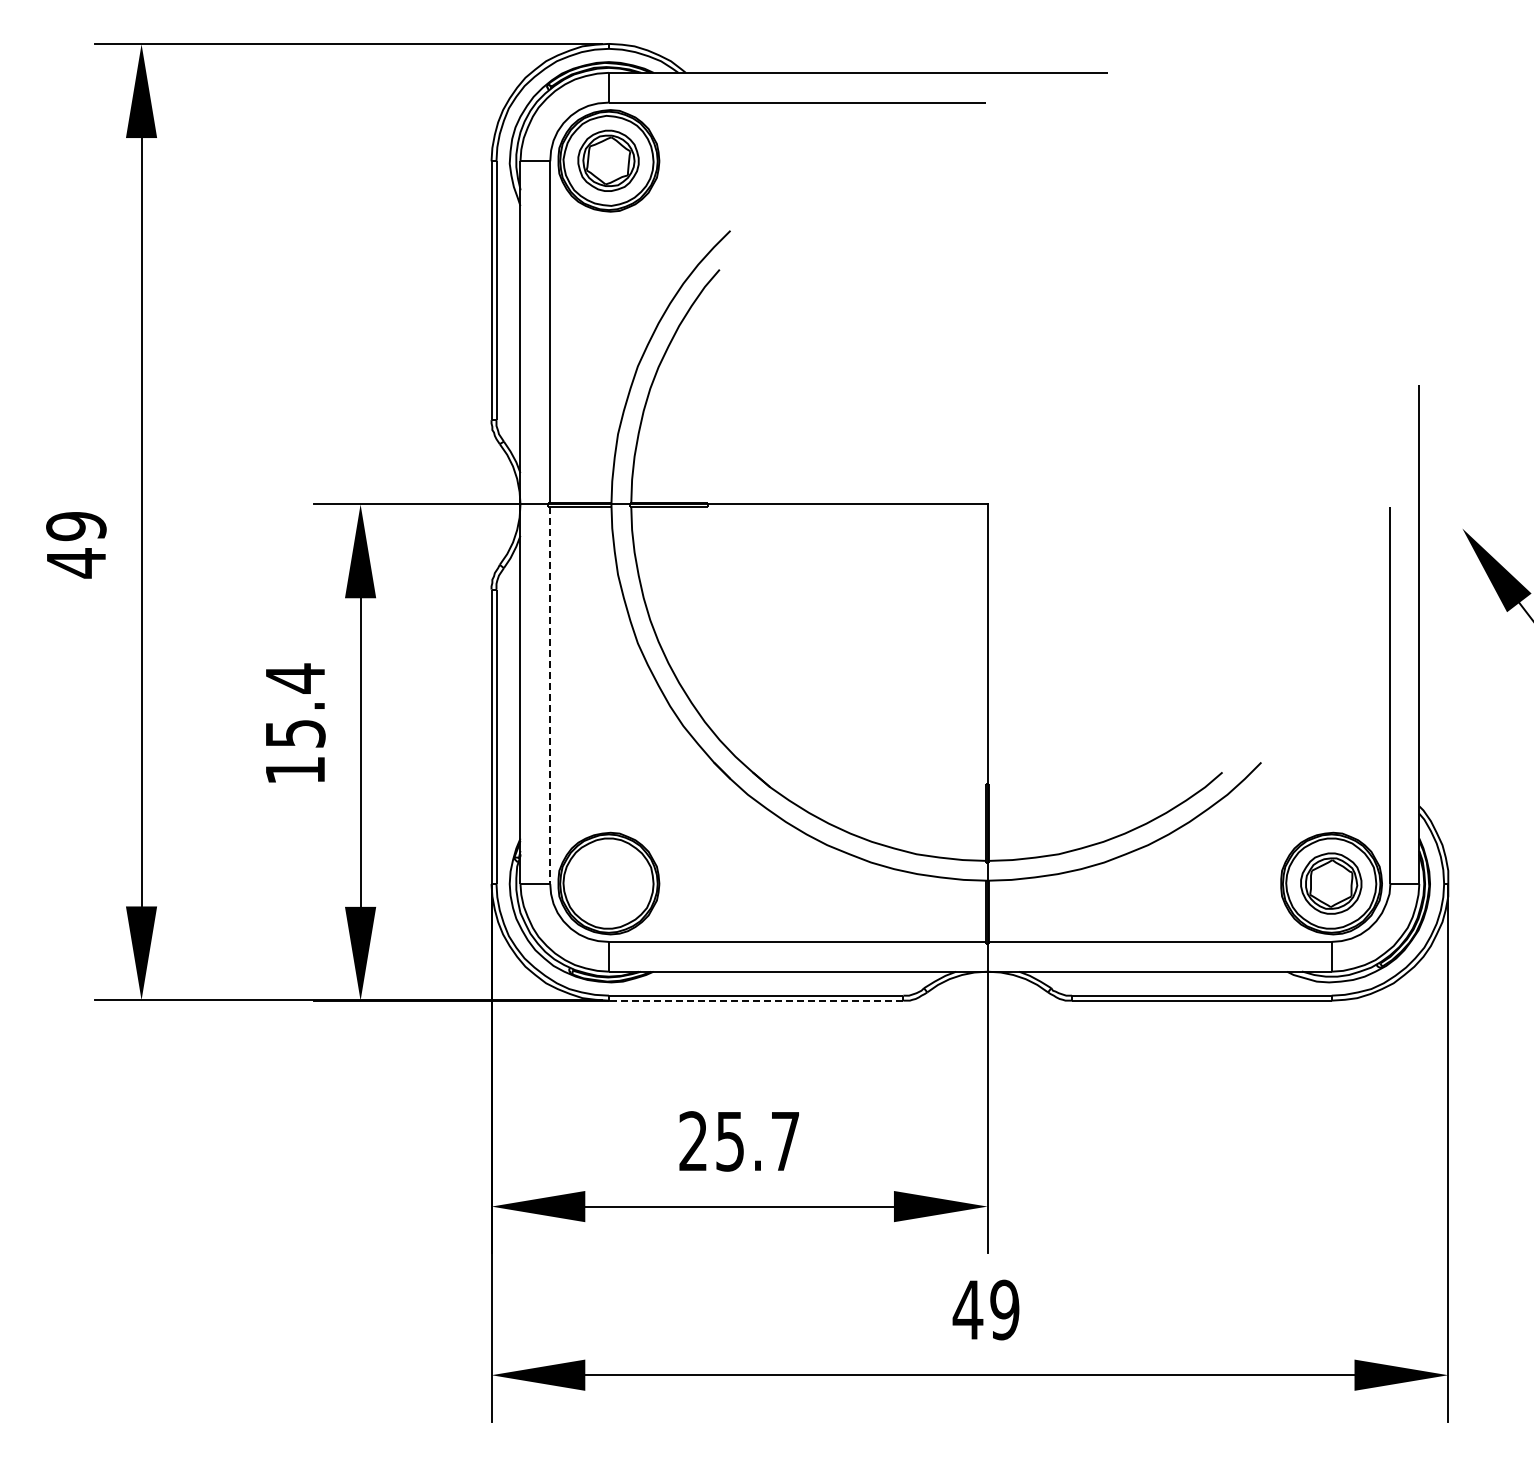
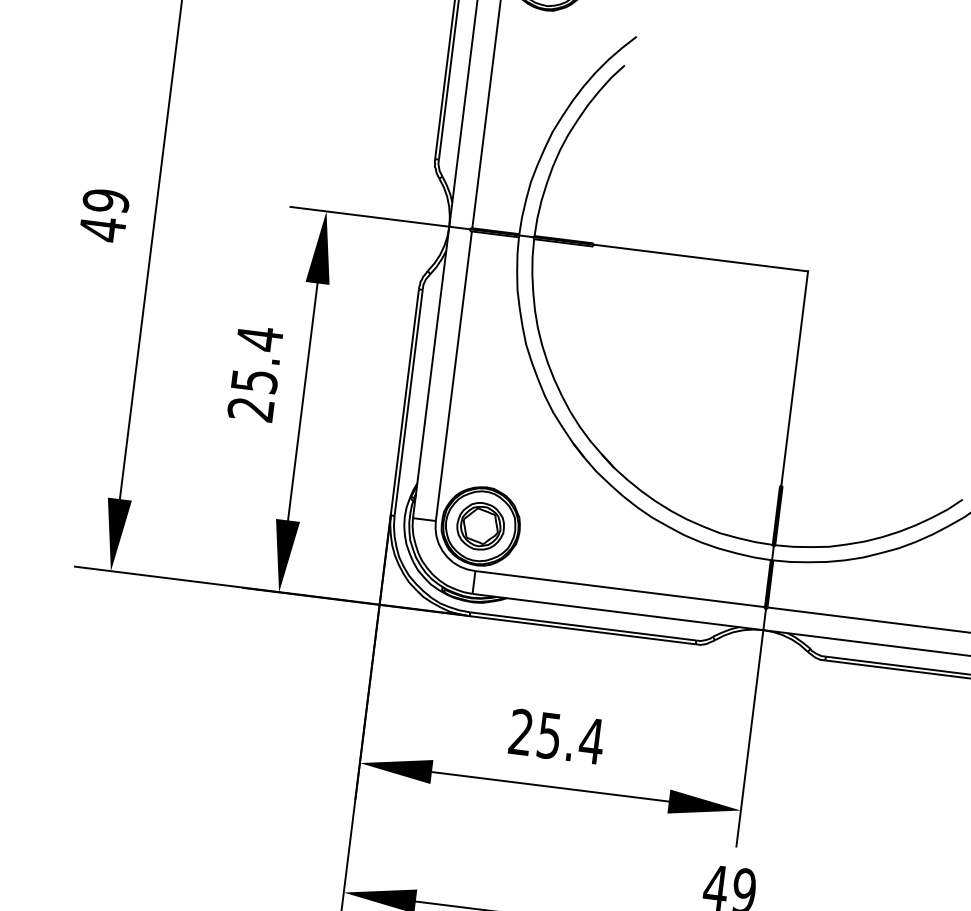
line: (550, 695) -> (454, 376), dashed -> solid
text: (294, 770) -> (250, 409), 15.4 -> 25.4
part: (608, 883) -> (480, 526), added
line: (755, 1000) -> (582, 630), dashed -> solid
text: (785, 1141) -> (591, 741), 25.7 -> 25.4

